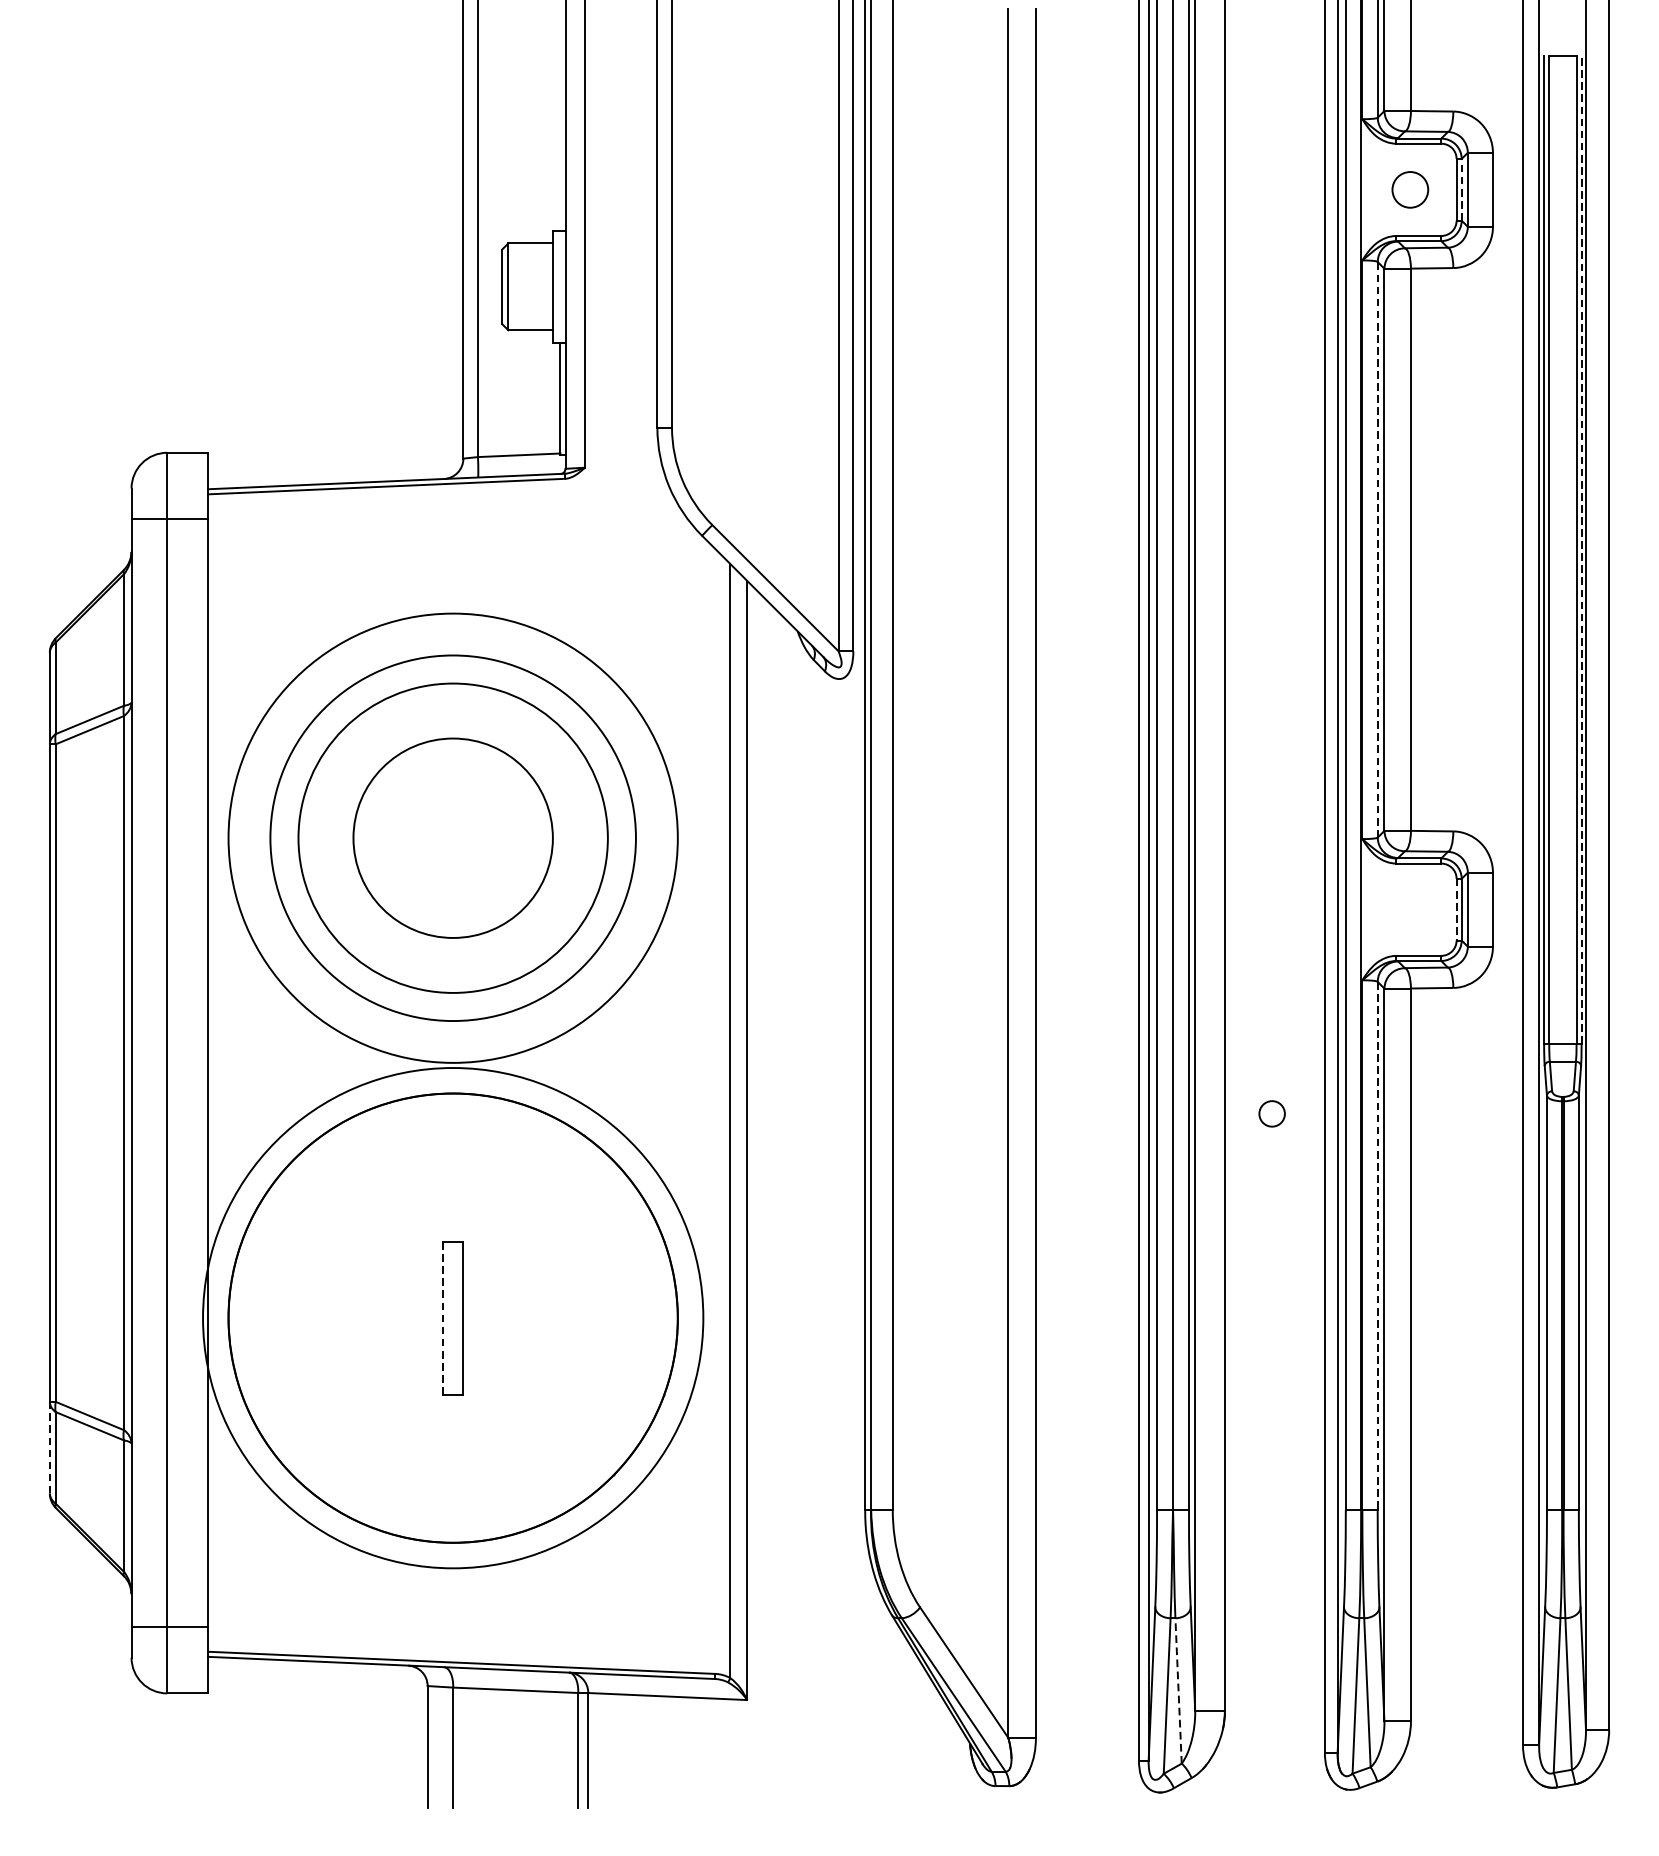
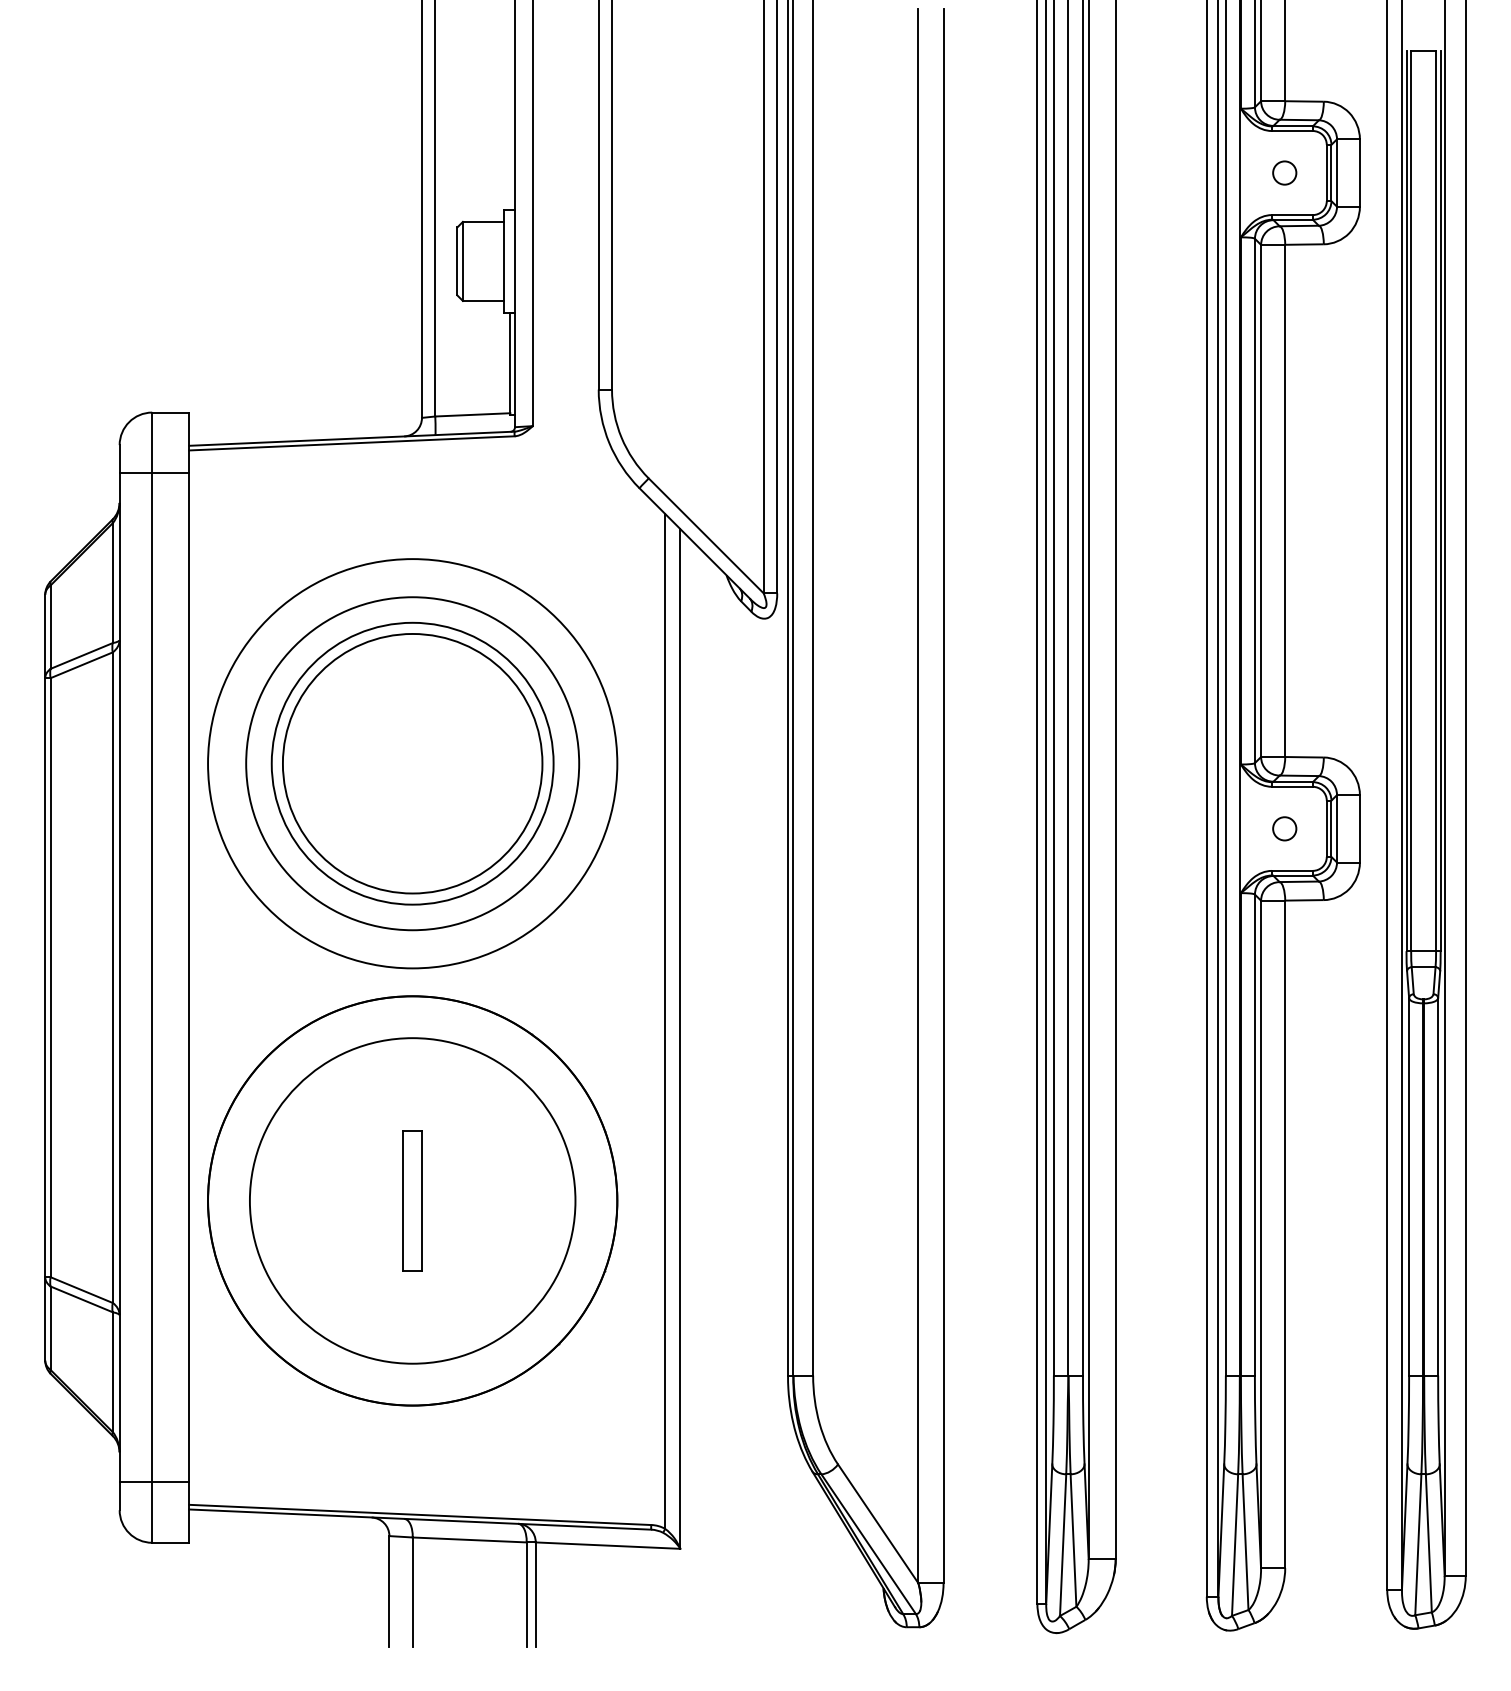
circle: (1410, 189) -> (1284, 172), size x0.71
line: (1461, 189) -> (1331, 172), dashed -> solid
line: (1377, 549) -> (1254, 500), dashed -> solid
line: (1581, 549) -> (1440, 500), dashed -> solid
circle: (452, 837) -> (412, 763), size x1.43
line: (1456, 910) -> (1326, 829), dashed -> solid
circle: (1271, 1113) -> (1284, 828), moved
line: (1377, 1246) -> (1254, 1135), dashed -> solid
line: (443, 1317) -> (403, 1200), dashed -> solid
circle: (452, 1317) -> (412, 1200), size x0.71
line: (50, 1447) -> (45, 1318), dashed -> solid
line: (1178, 1690) -> (1073, 1540), dashed -> solid

